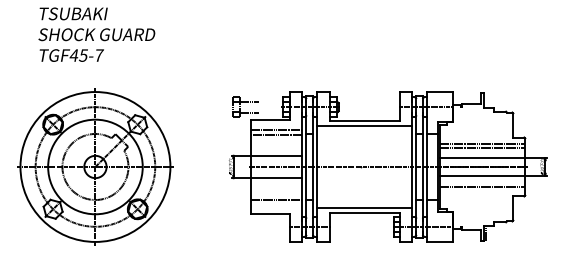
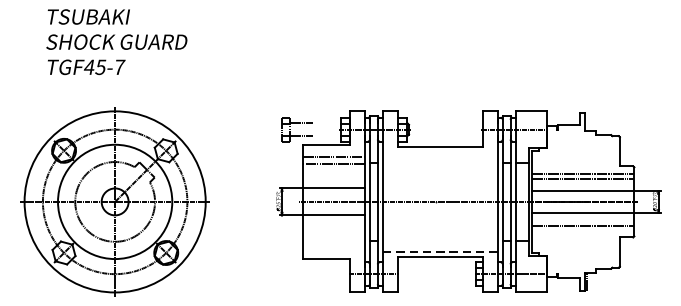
line: (364, 125) -> (440, 151), removed
line: (276, 200) -> (333, 242), removed
line: (365, 208) -> (441, 252), solid -> dashed

